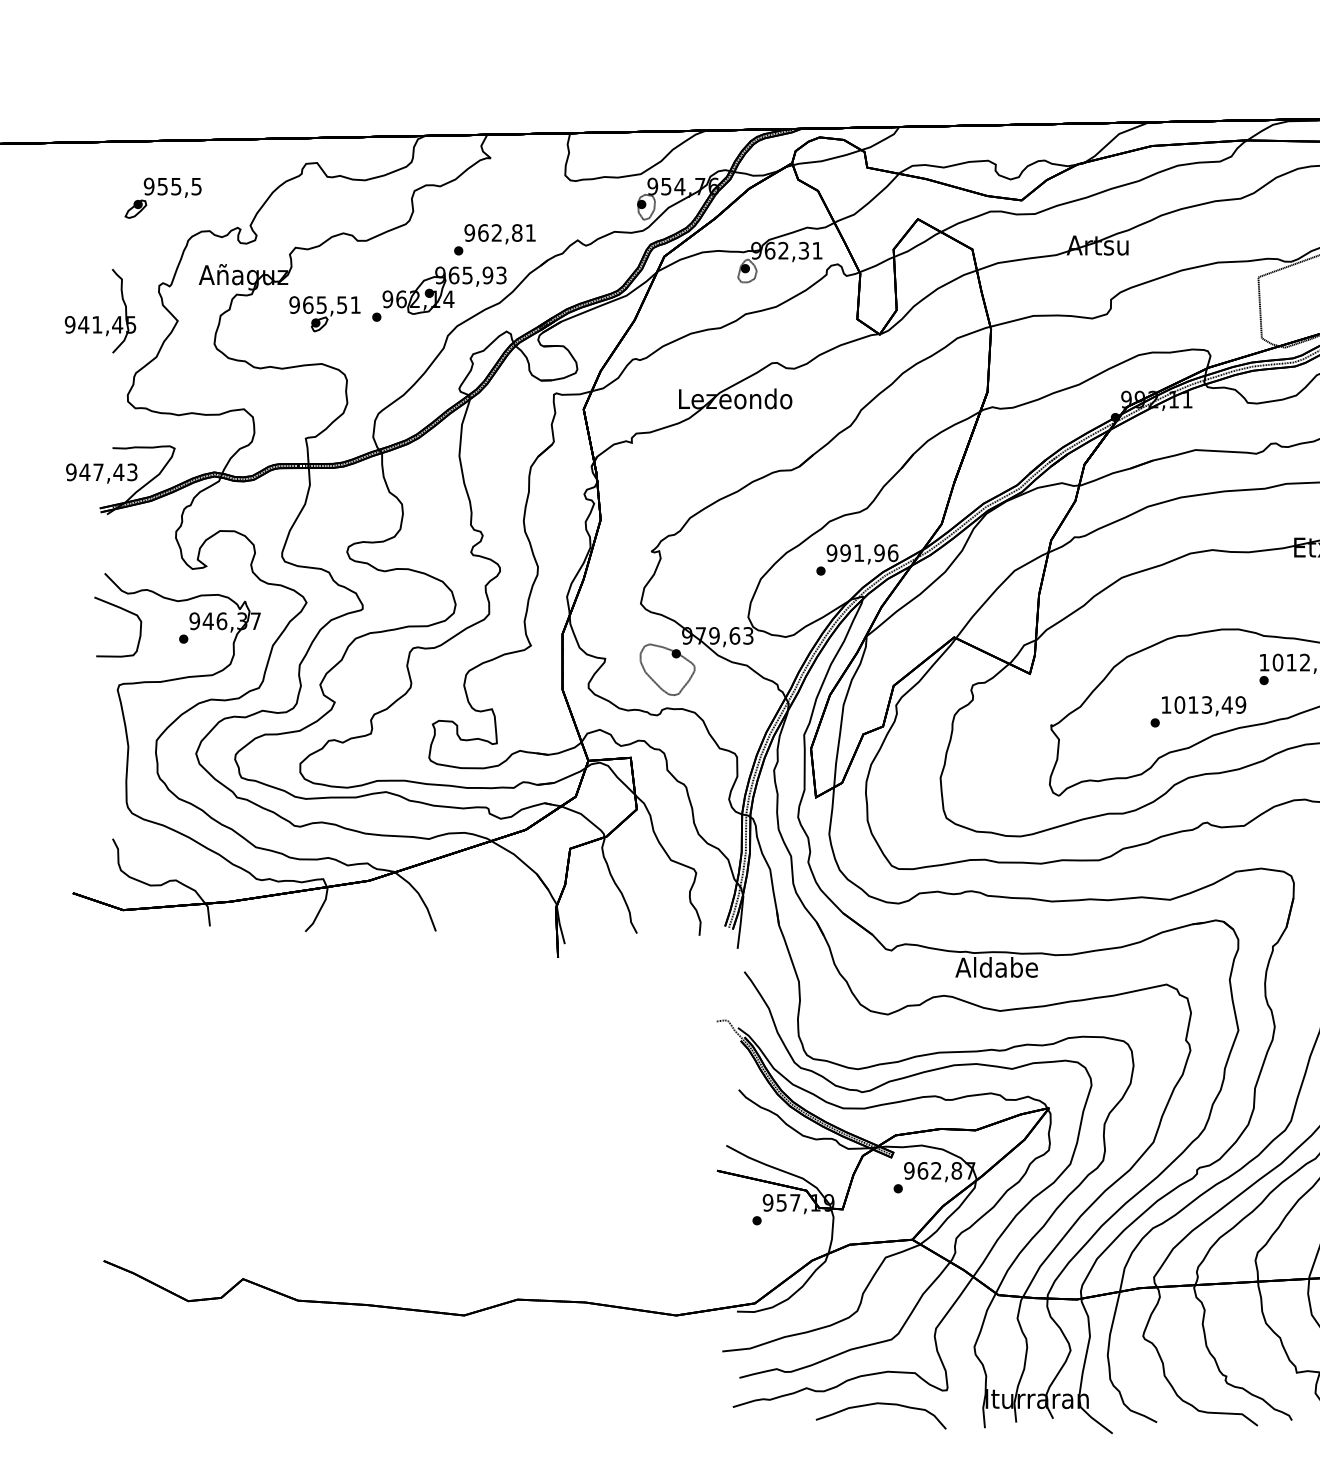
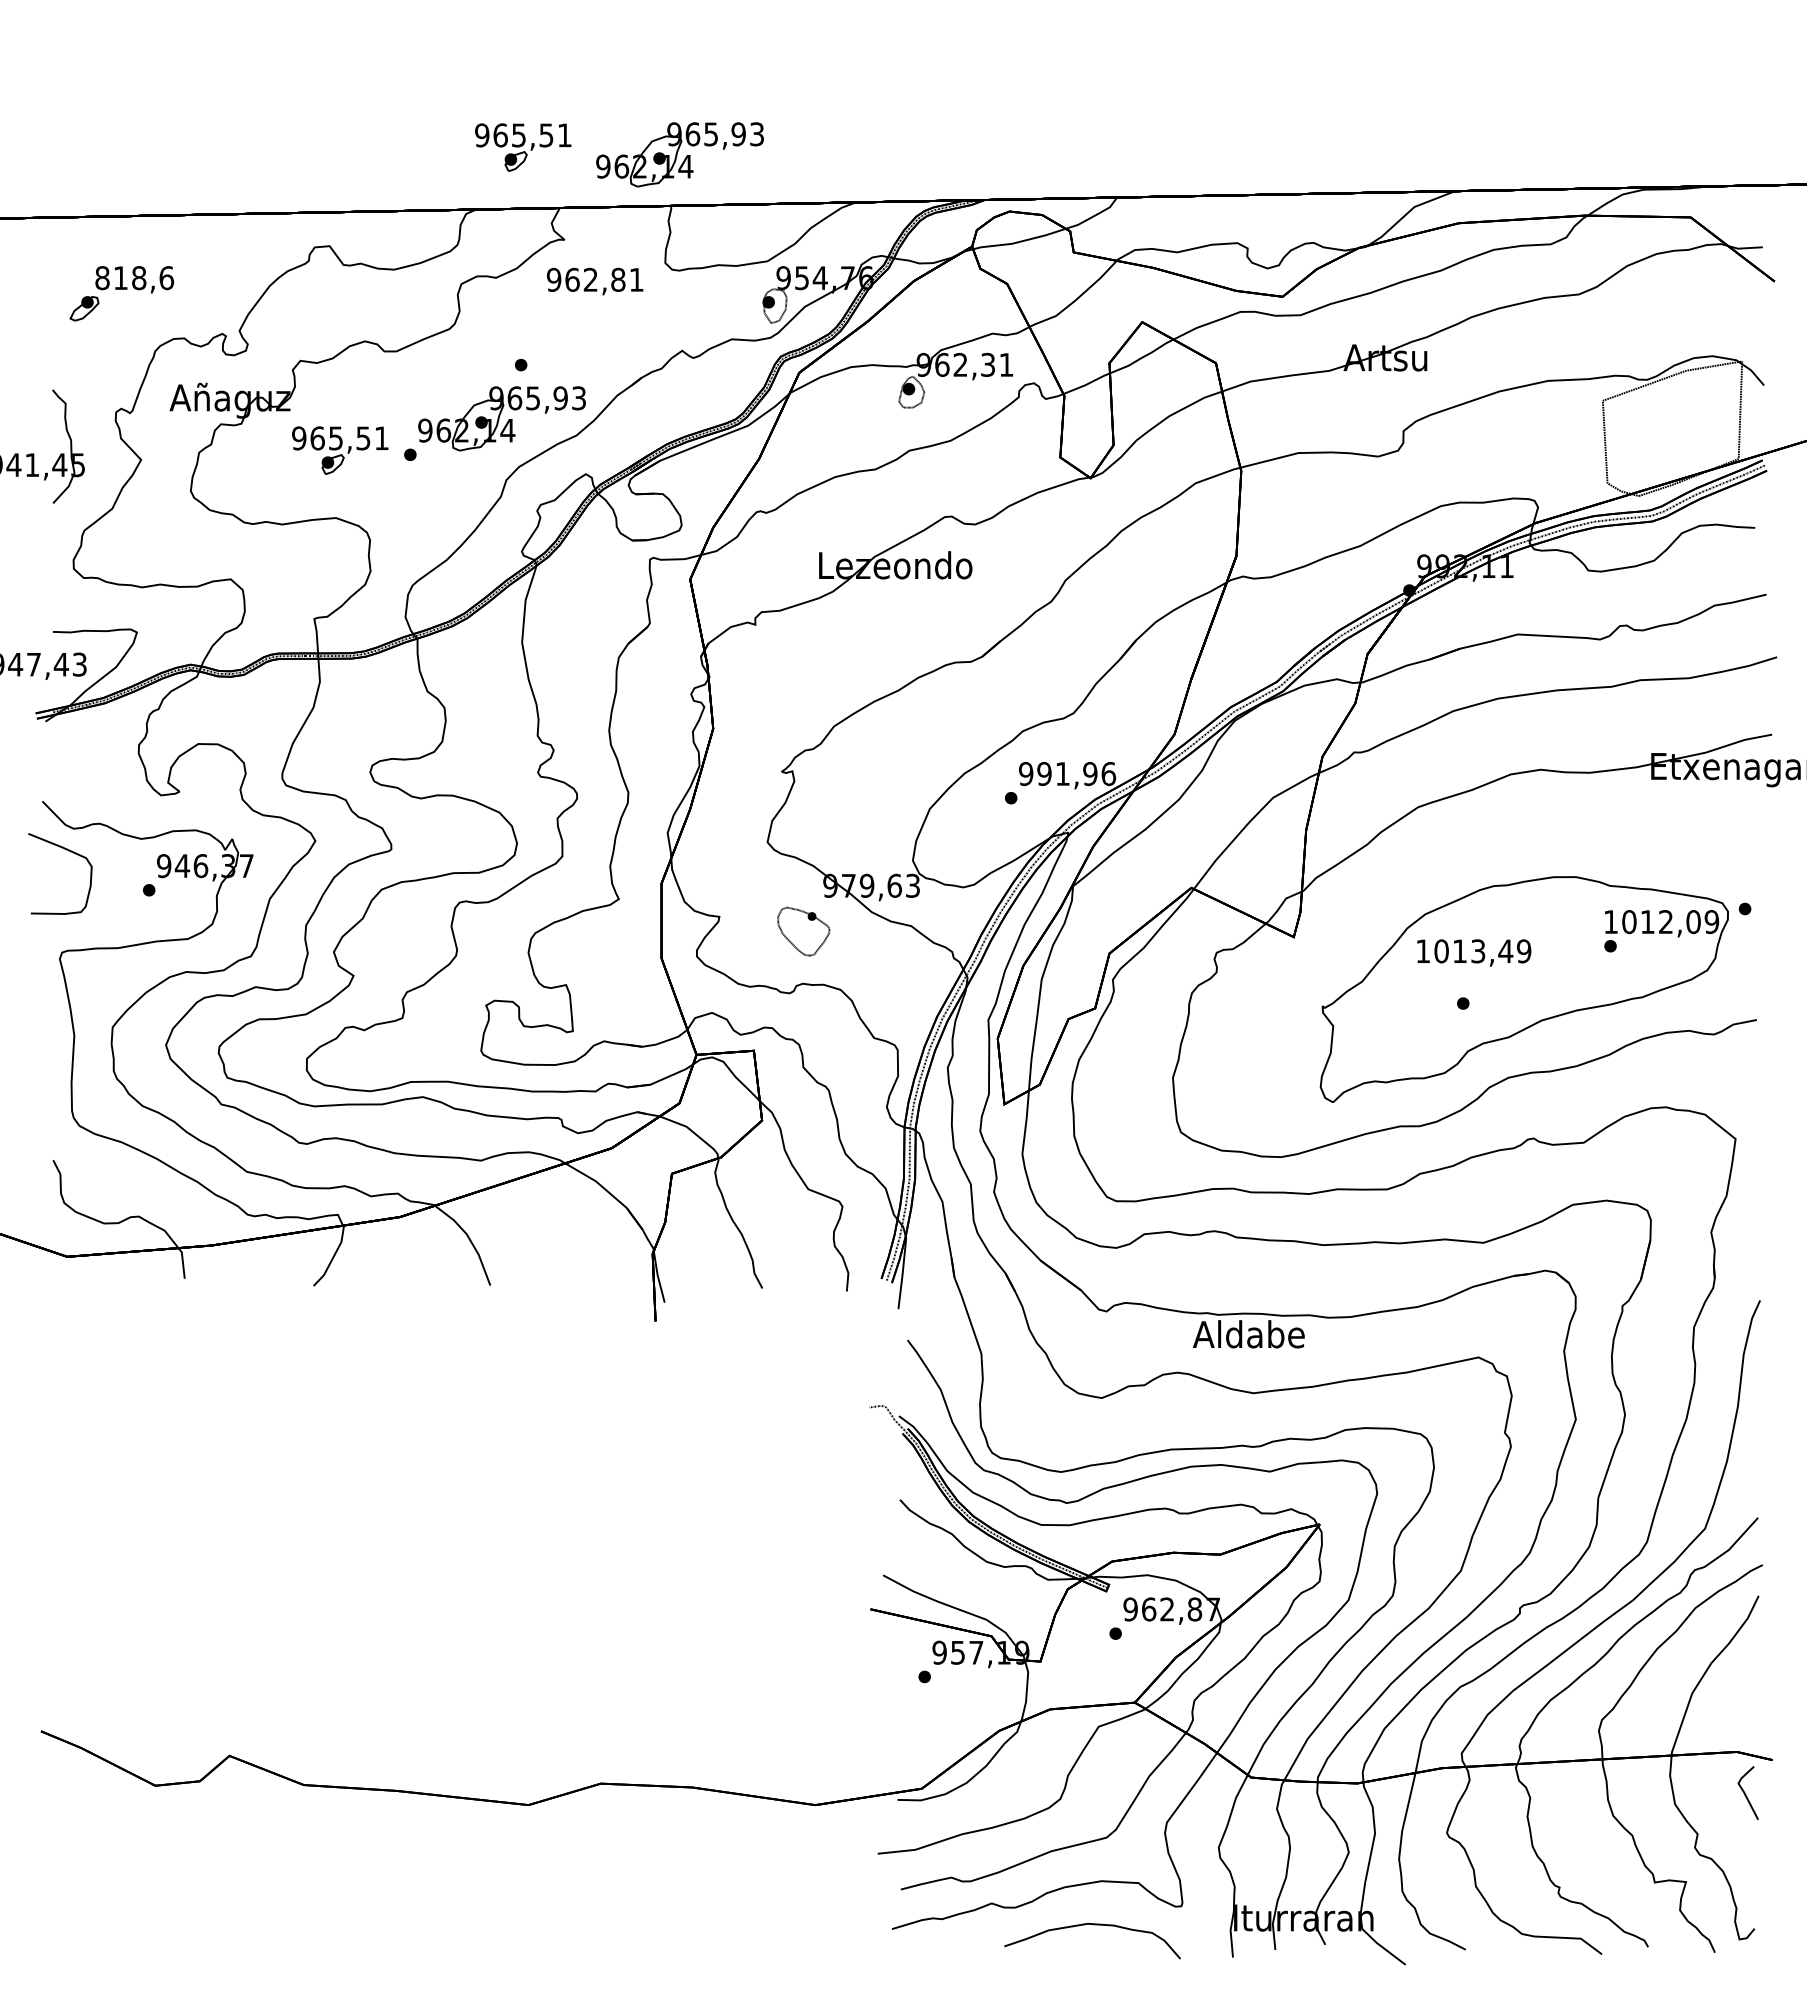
part: (460, 90) -> (523, 147), added
part: (575, 95) -> (679, 154), added
text: (172, 186) -> (134, 278), 955,5 -> 818,6
text: (499, 234) -> (594, 281), moved
part: (667, 669) -> (803, 931), size x0.7
text: (1204, 705) -> (1474, 952), moved

